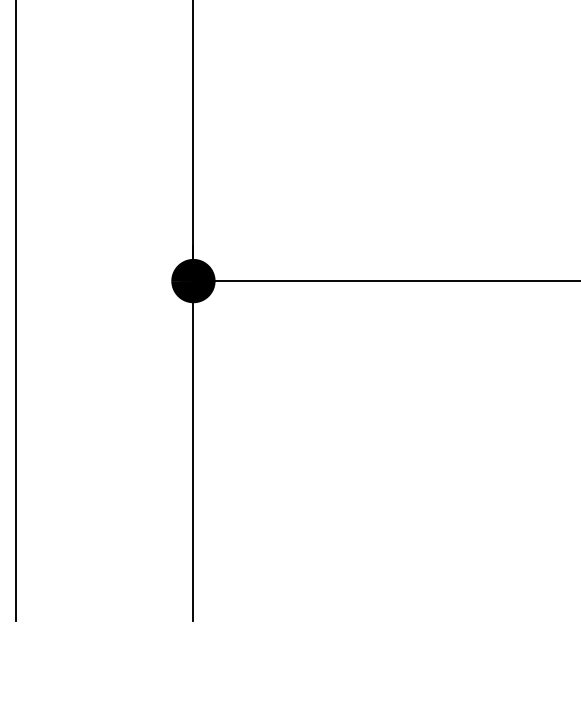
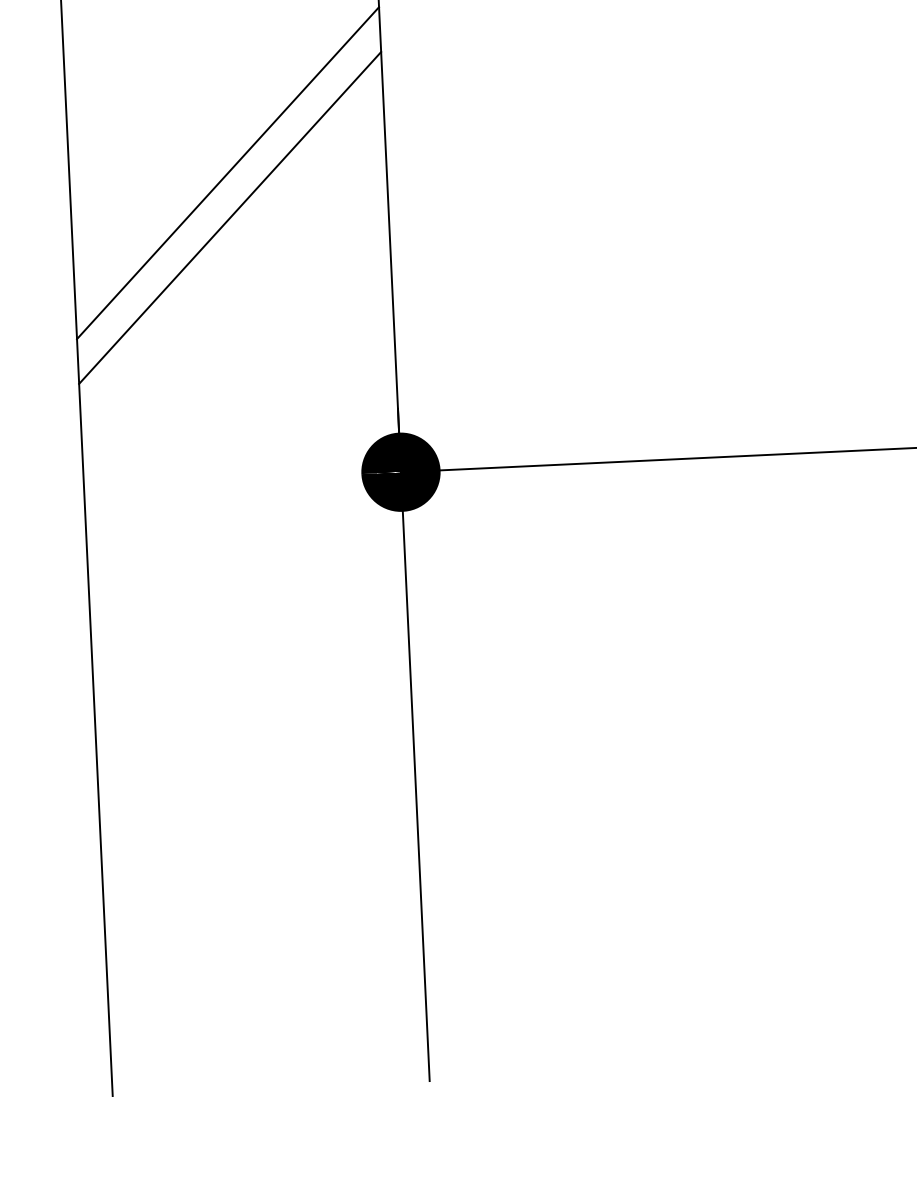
line: (104, 109) -> (227, 172), added
line: (104, 134) -> (229, 217), added

